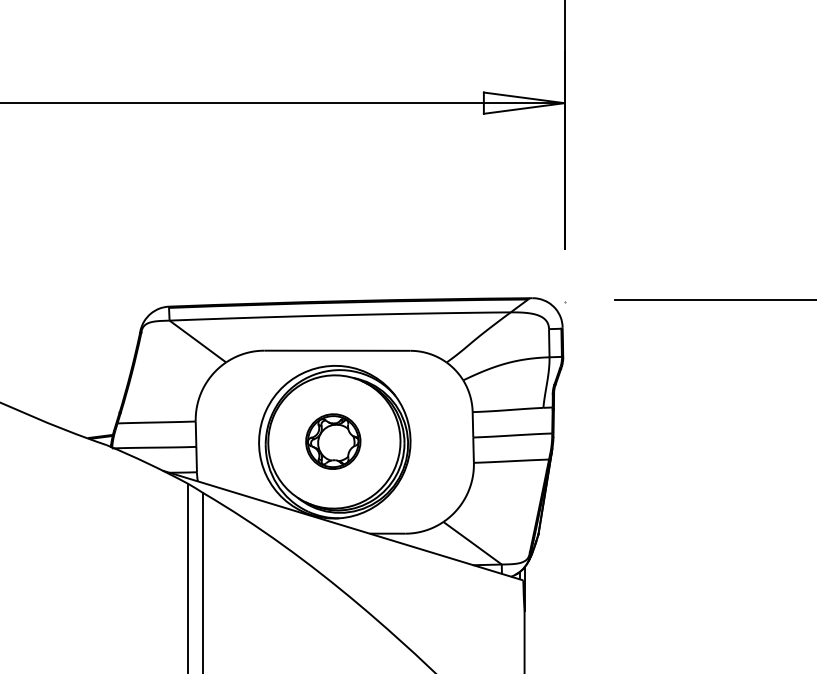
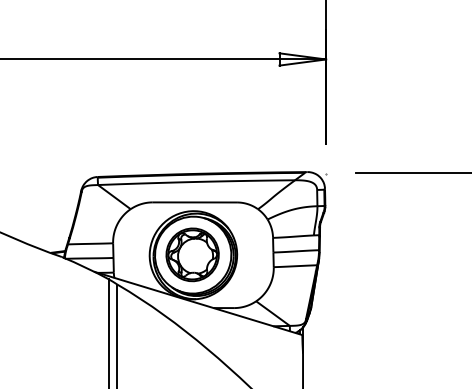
part: (333, 440) -> (192, 254), size x1.67

